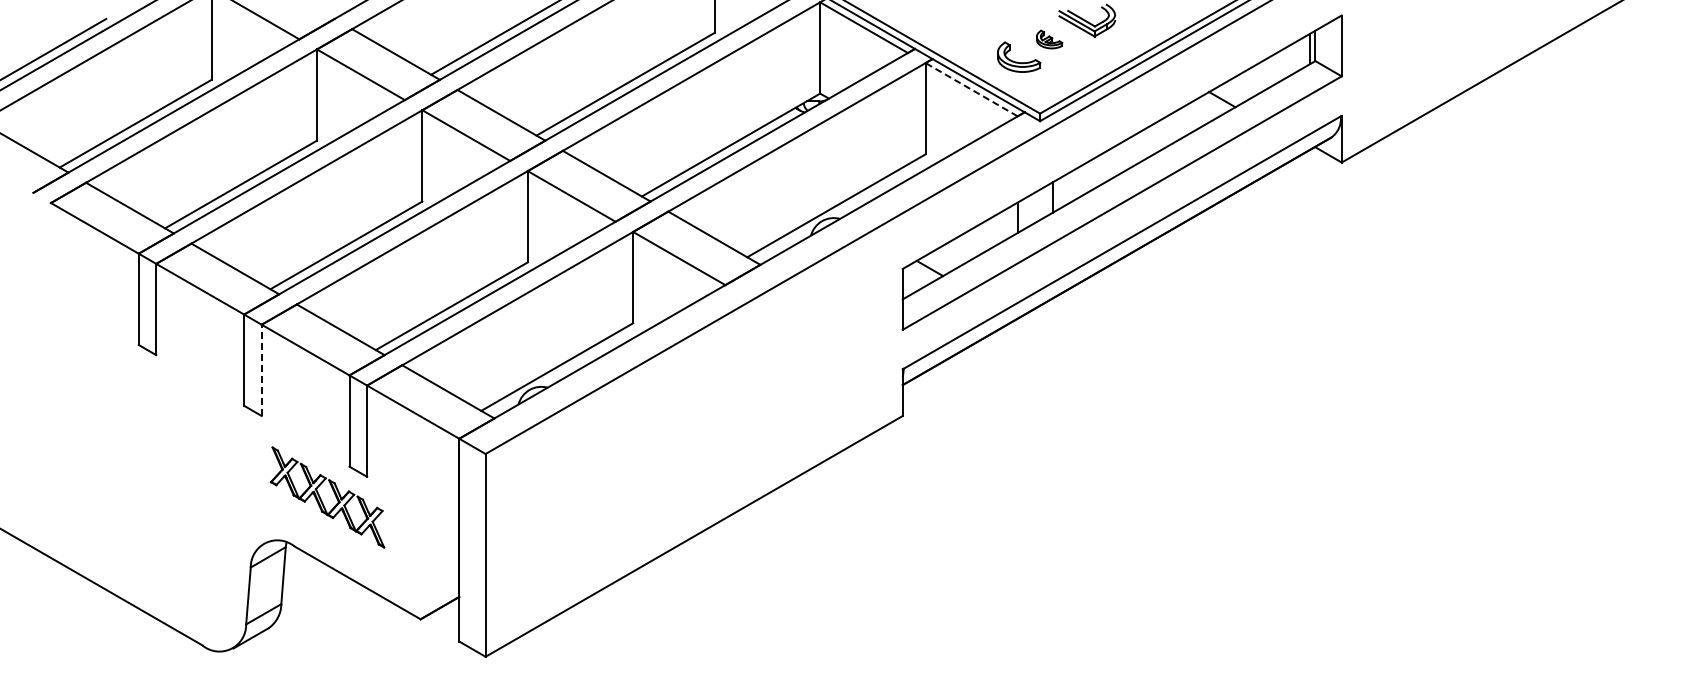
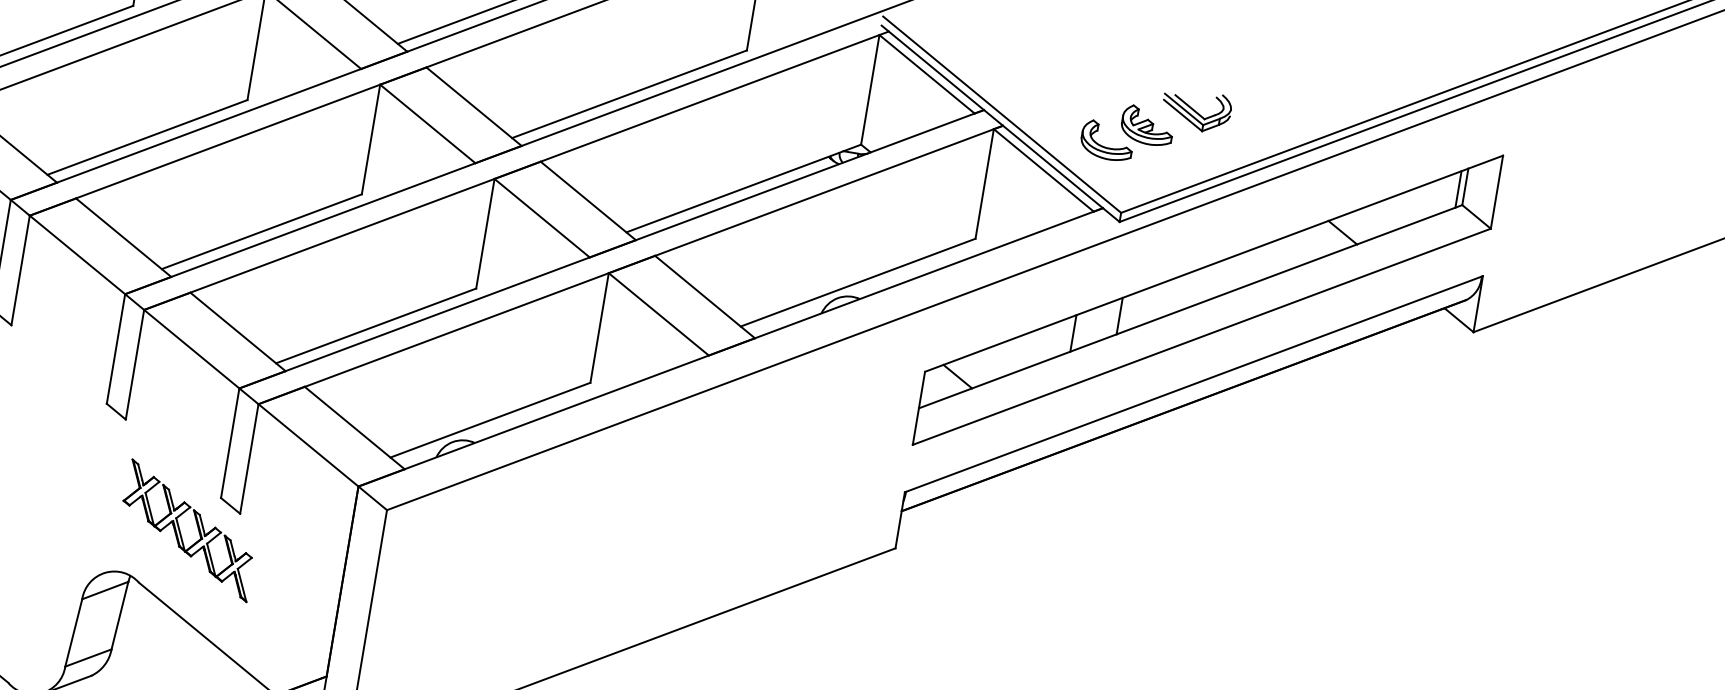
part: (1049, 39) -> (1147, 125), size x1.67
line: (971, 89) -> (1043, 170), dashed -> solid
line: (261, 370) -> (134, 364), dashed -> solid

